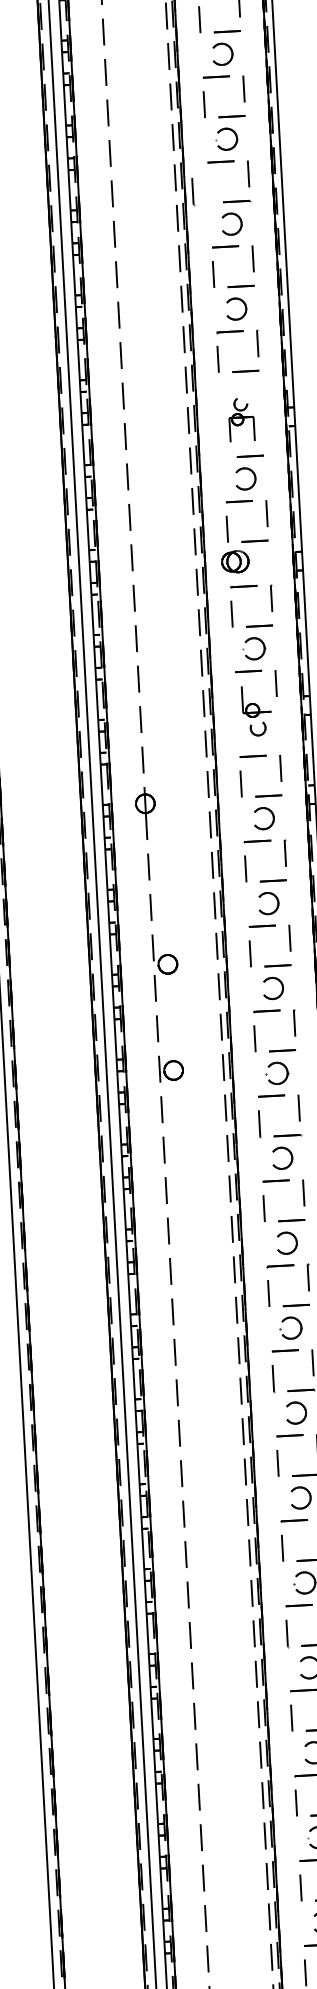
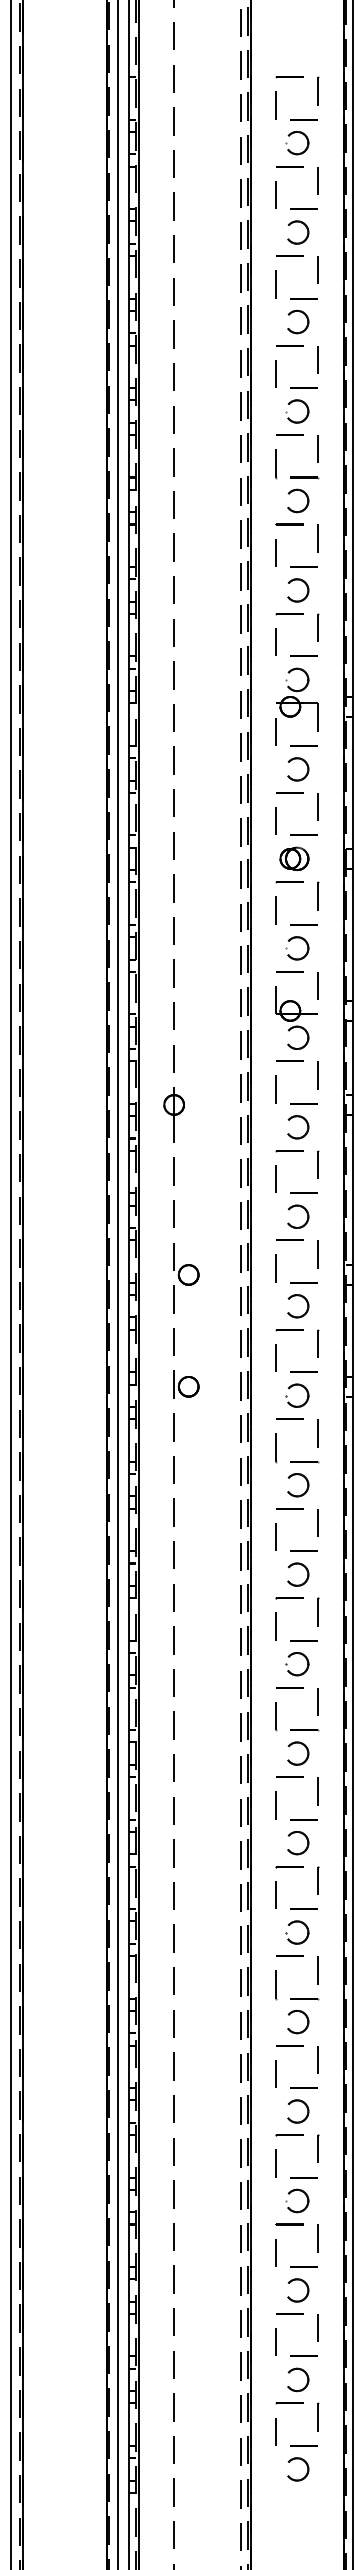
line: (193, 192) -> (276, 464), moved
part: (240, 419) -> (296, 706), size x1.67
part: (235, 561) -> (294, 858), moved
part: (256, 714) -> (296, 1017), size x1.43

